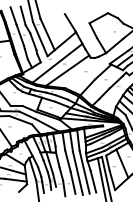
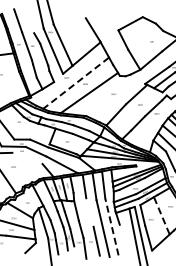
line: (22, 15) -> (30, 20), removed
line: (57, 63) -> (76, 83), solid -> dashed
line: (20, 119) -> (27, 157), removed
line: (67, 161) -> (89, 212), removed
line: (122, 163) -> (161, 215), solid -> dashed
line: (84, 171) -> (111, 226), solid -> dashed
line: (93, 181) -> (123, 239), removed

